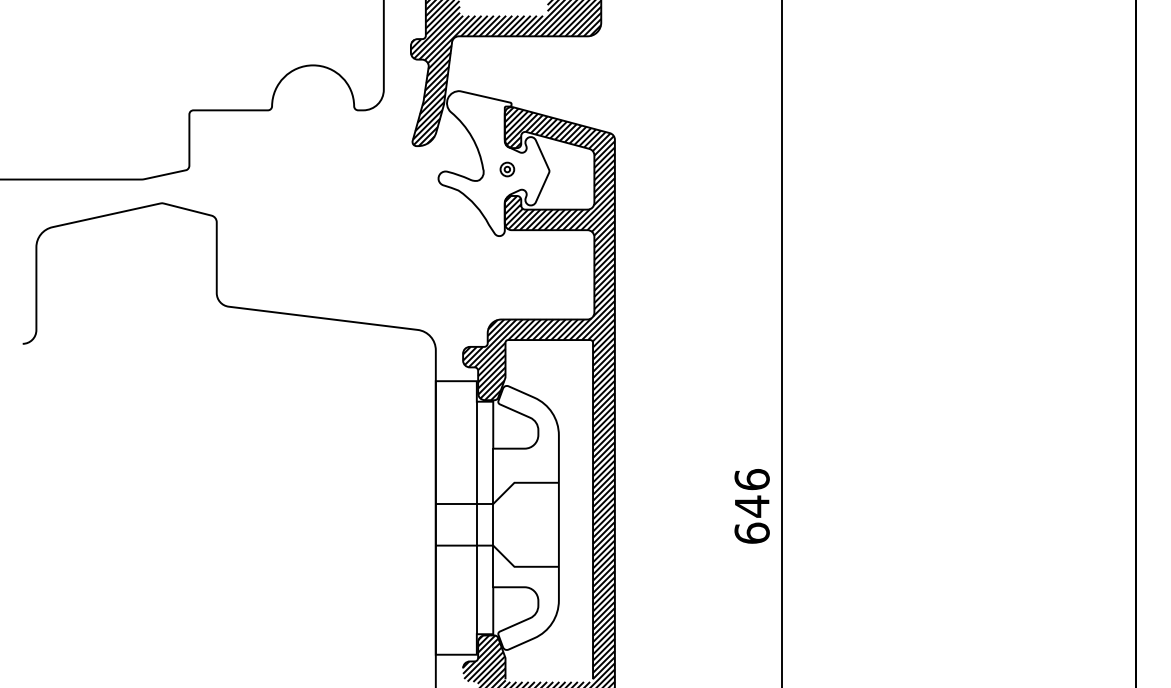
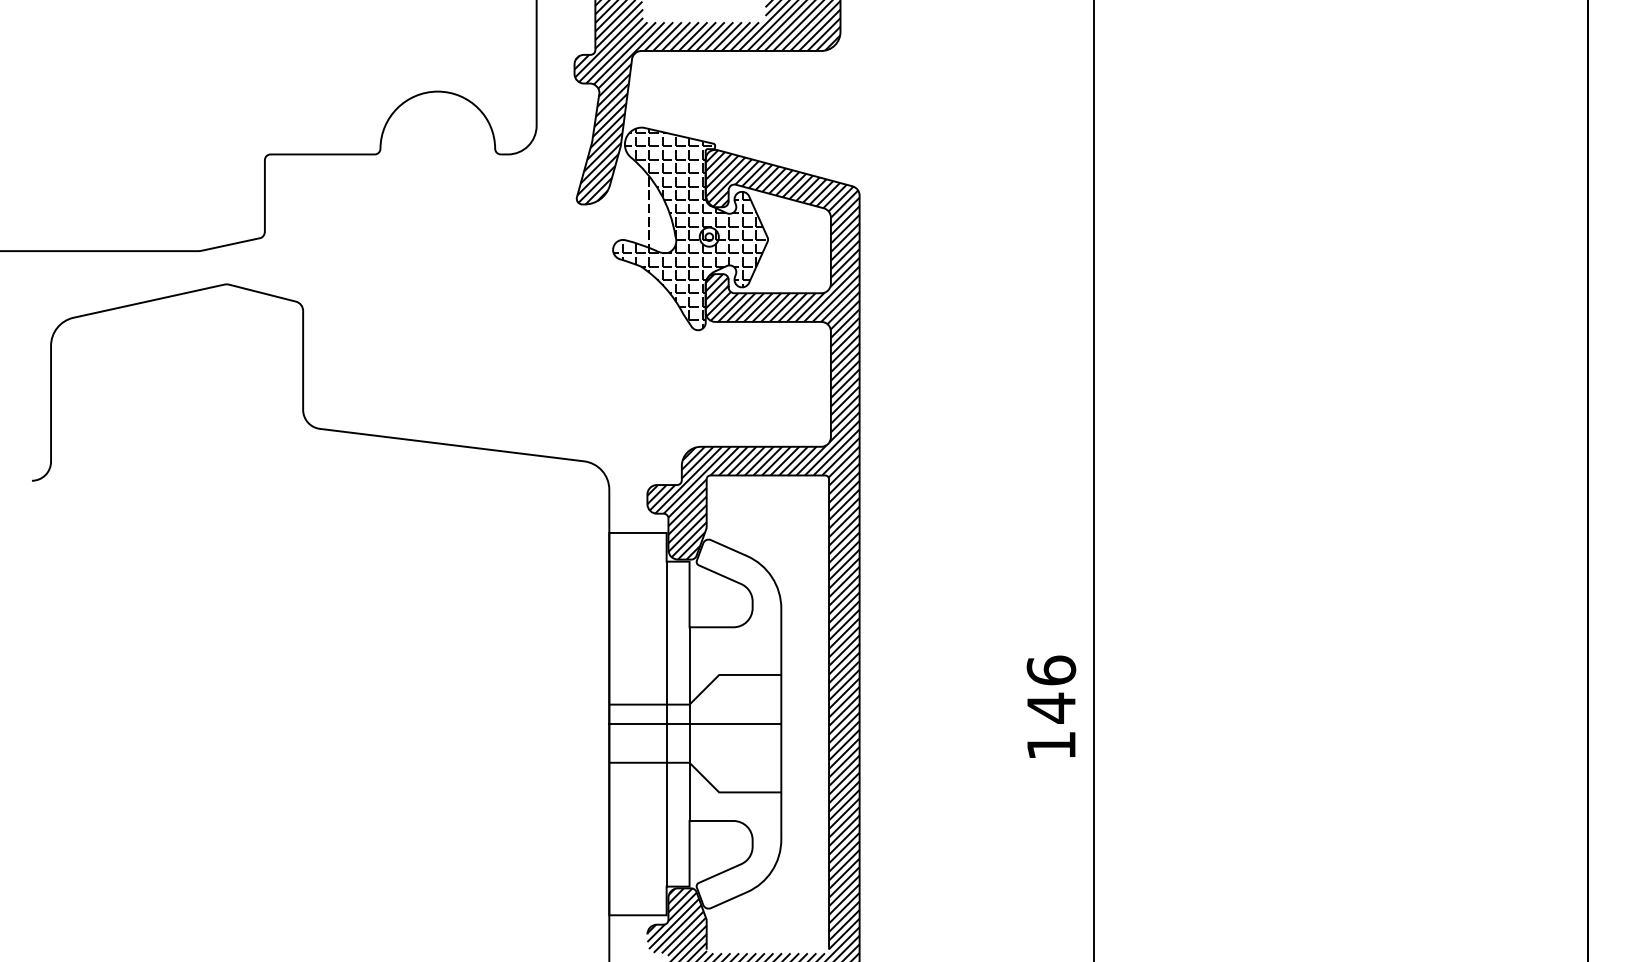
hatch: (493, 163) -> (689, 228), added
line: (497, 518) -> (695, 724), added
text: (752, 533) -> (1051, 745), 646 -> 146

